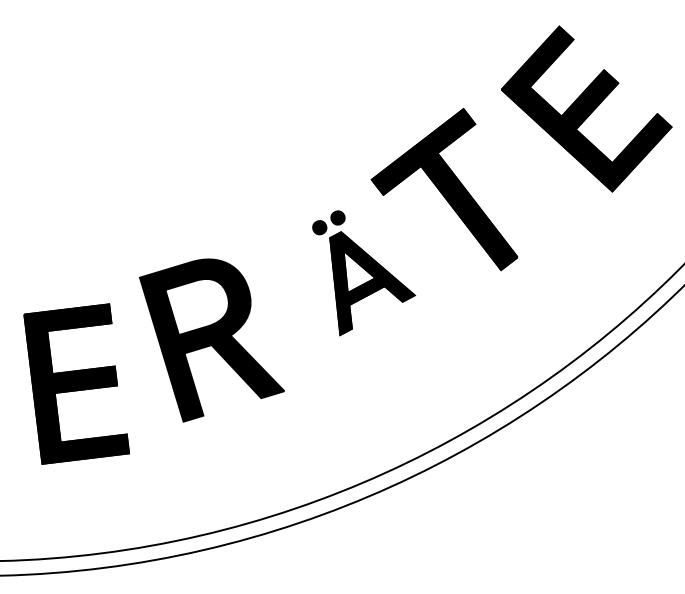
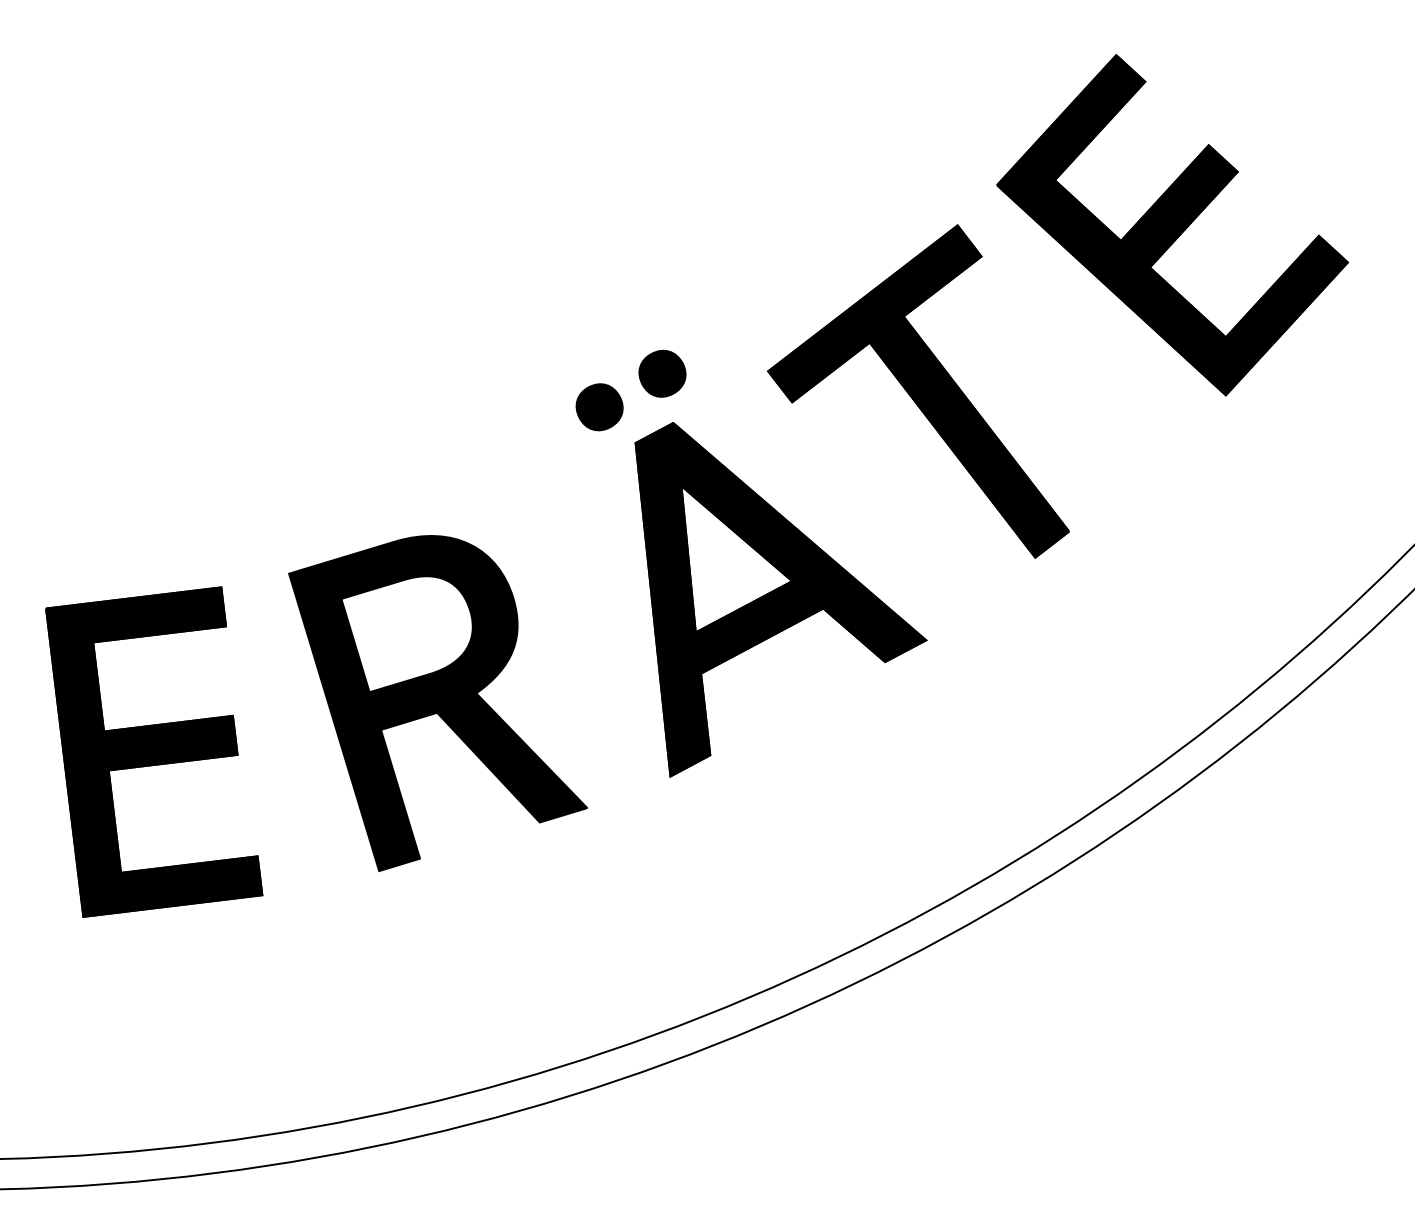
part: (586, 108) -> (1172, 224), moved
part: (363, 273) -> (750, 564), size x1.67
part: (76, 383) -> (153, 750), moved

